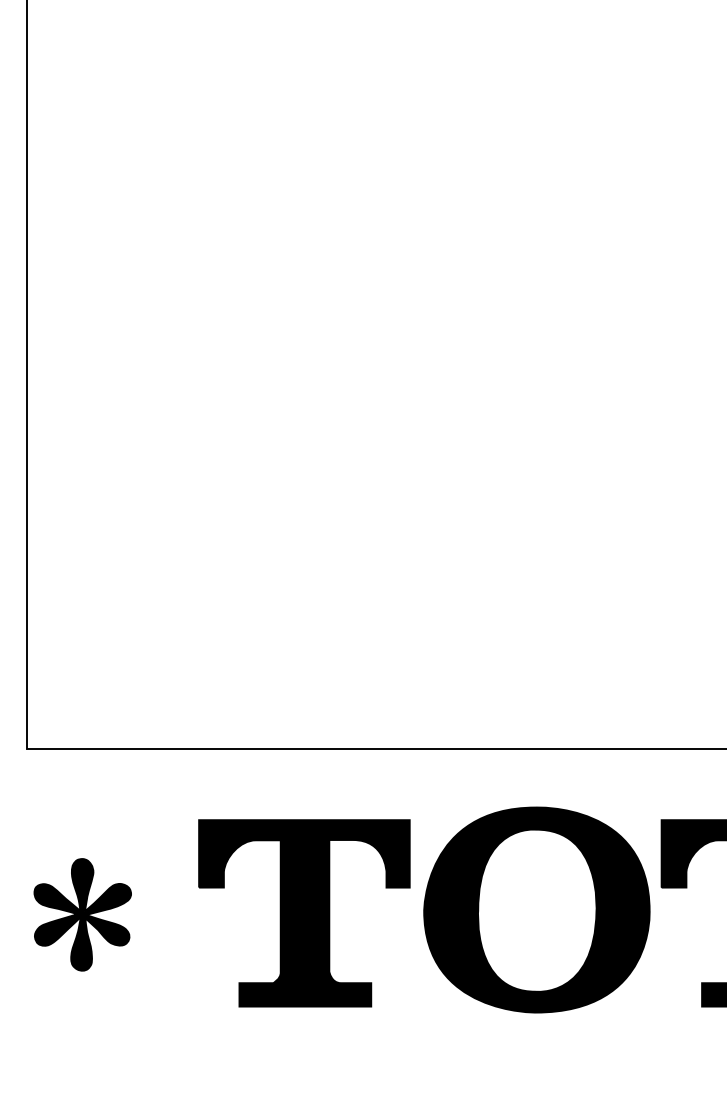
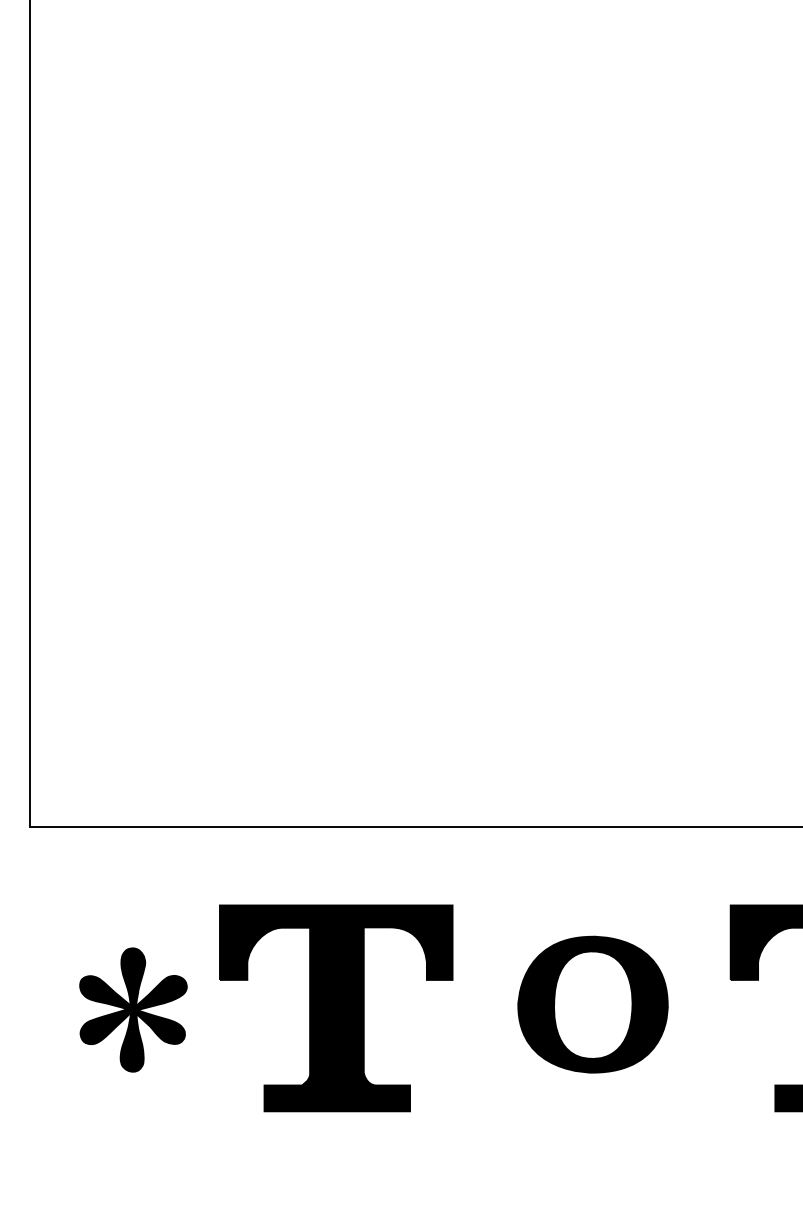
part: (536, 909) -> (592, 1004), size x0.6
part: (82, 914) -> (133, 1009), moved

